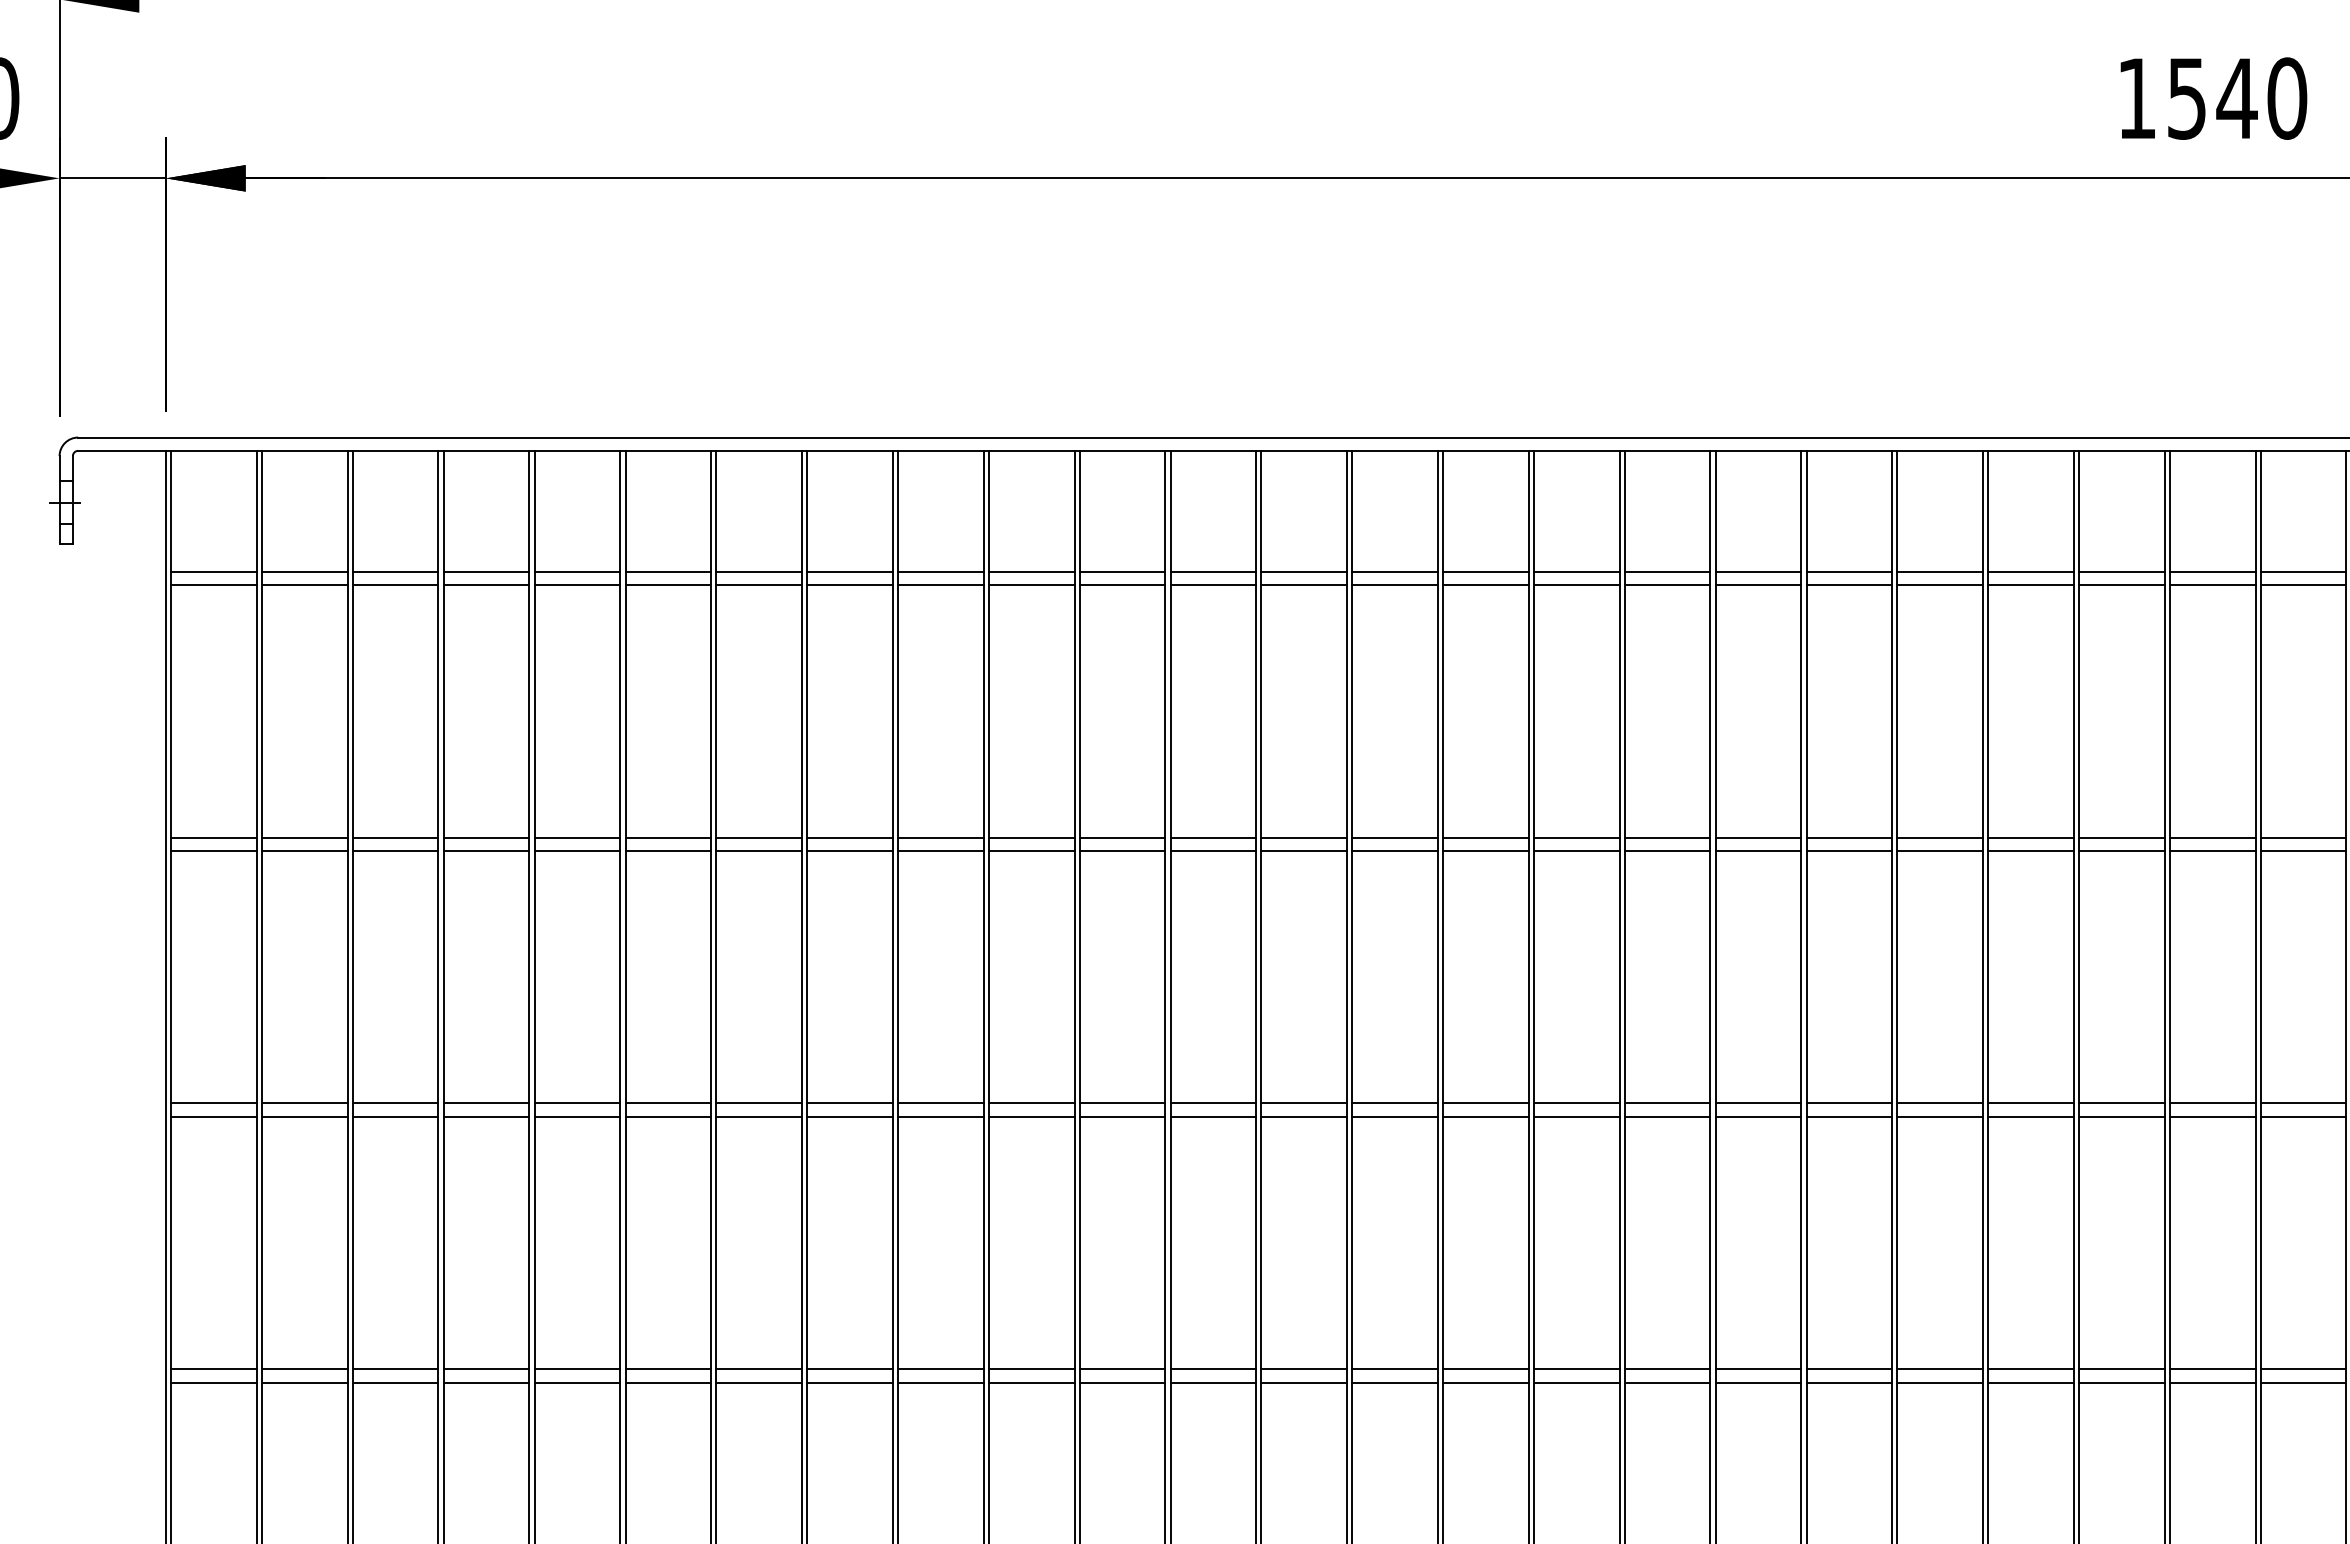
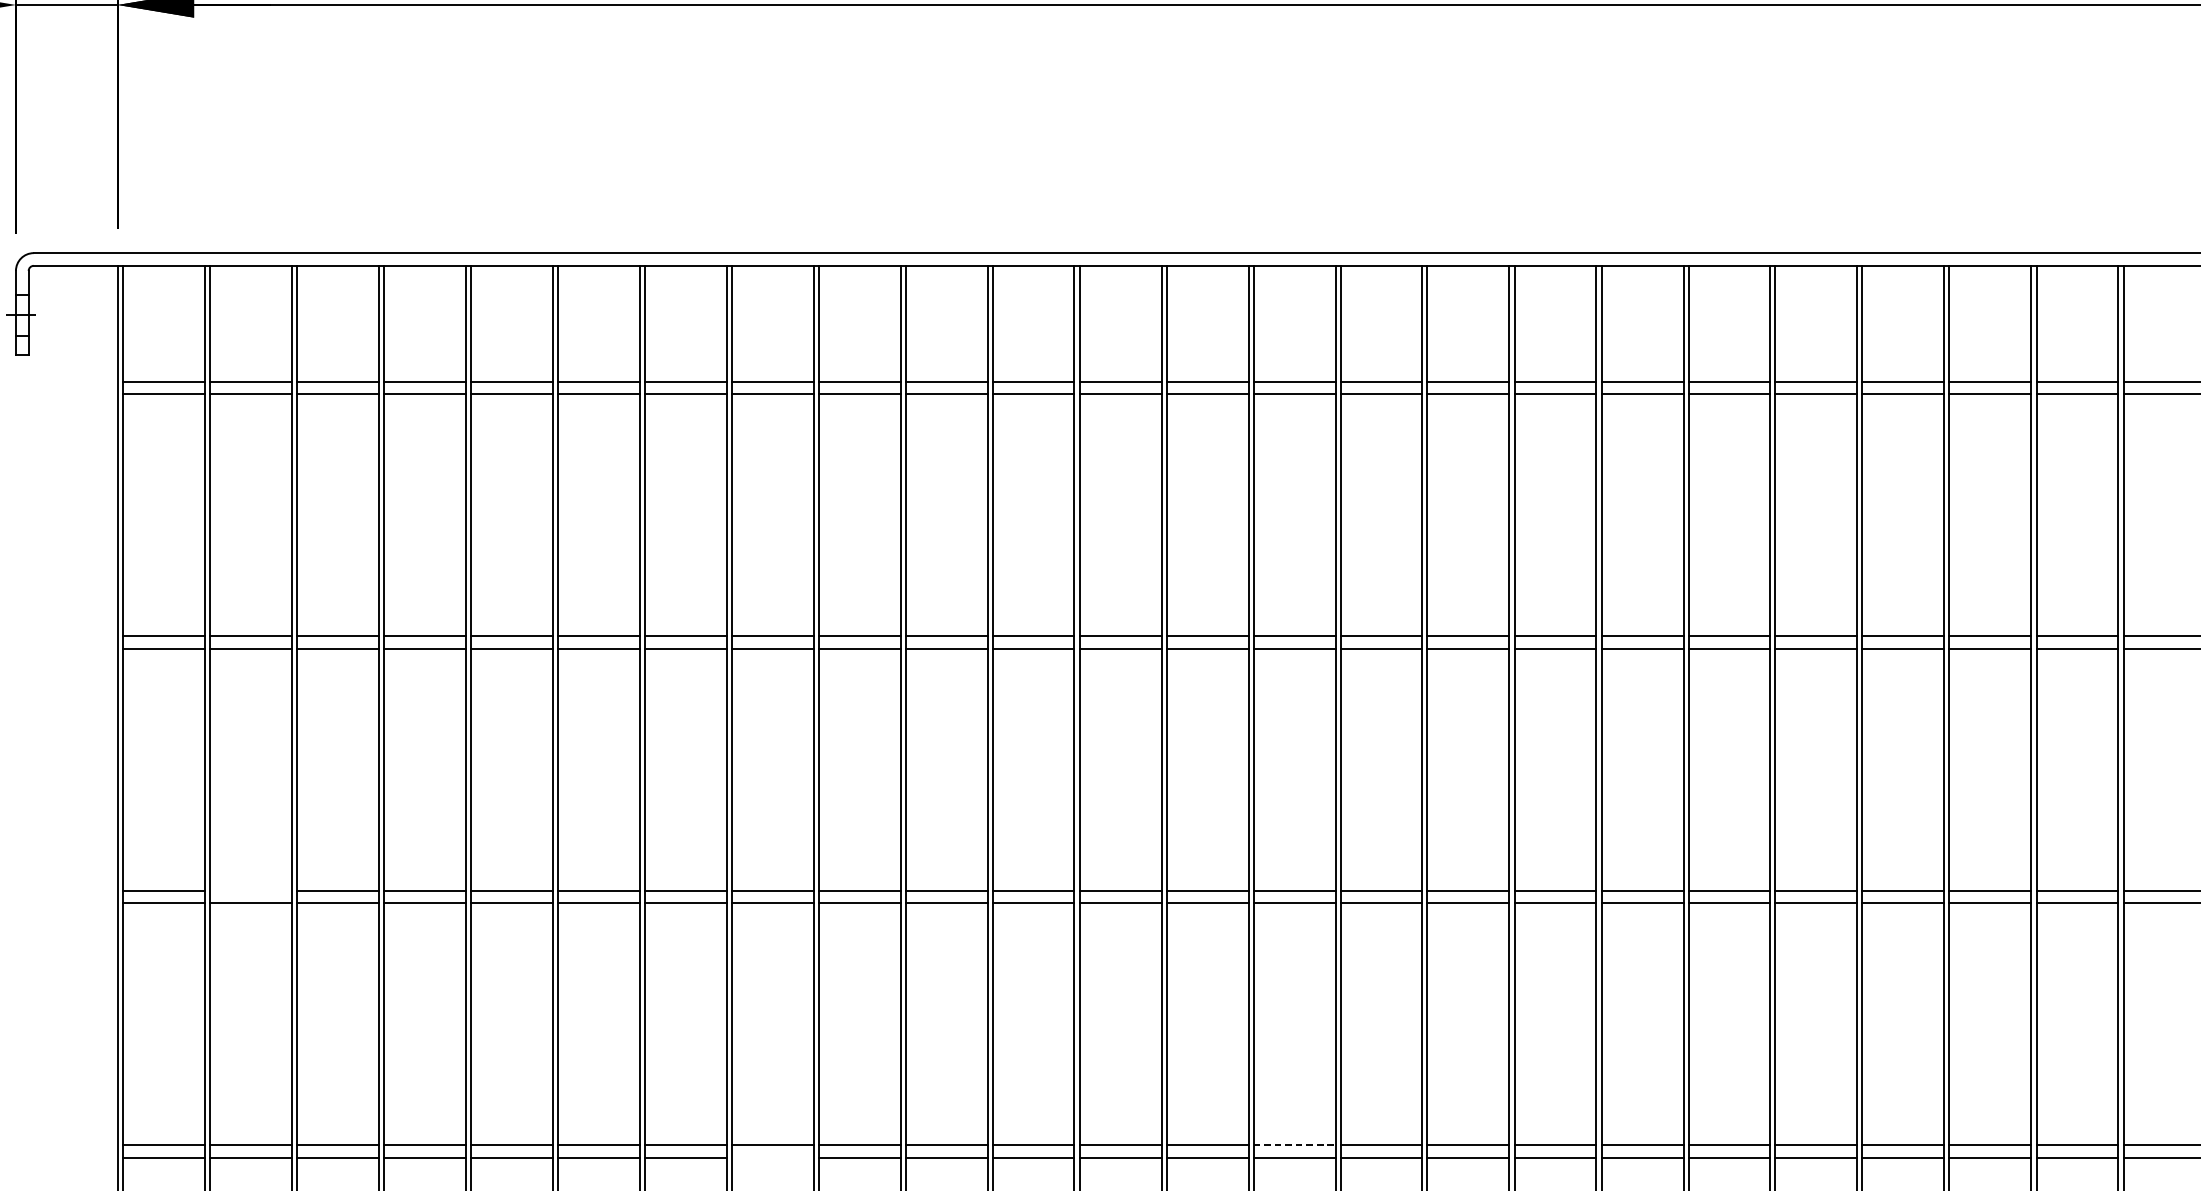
line: (304, 1103) -> (250, 890), removed
line: (1395, 1369) -> (1294, 1145), solid -> dashed
line: (849, 1382) -> (772, 1157), removed

